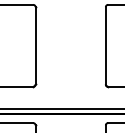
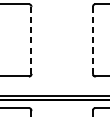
line: (35, 45) -> (31, 40), solid -> dashed
line: (105, 45) -> (92, 40), solid -> dashed

